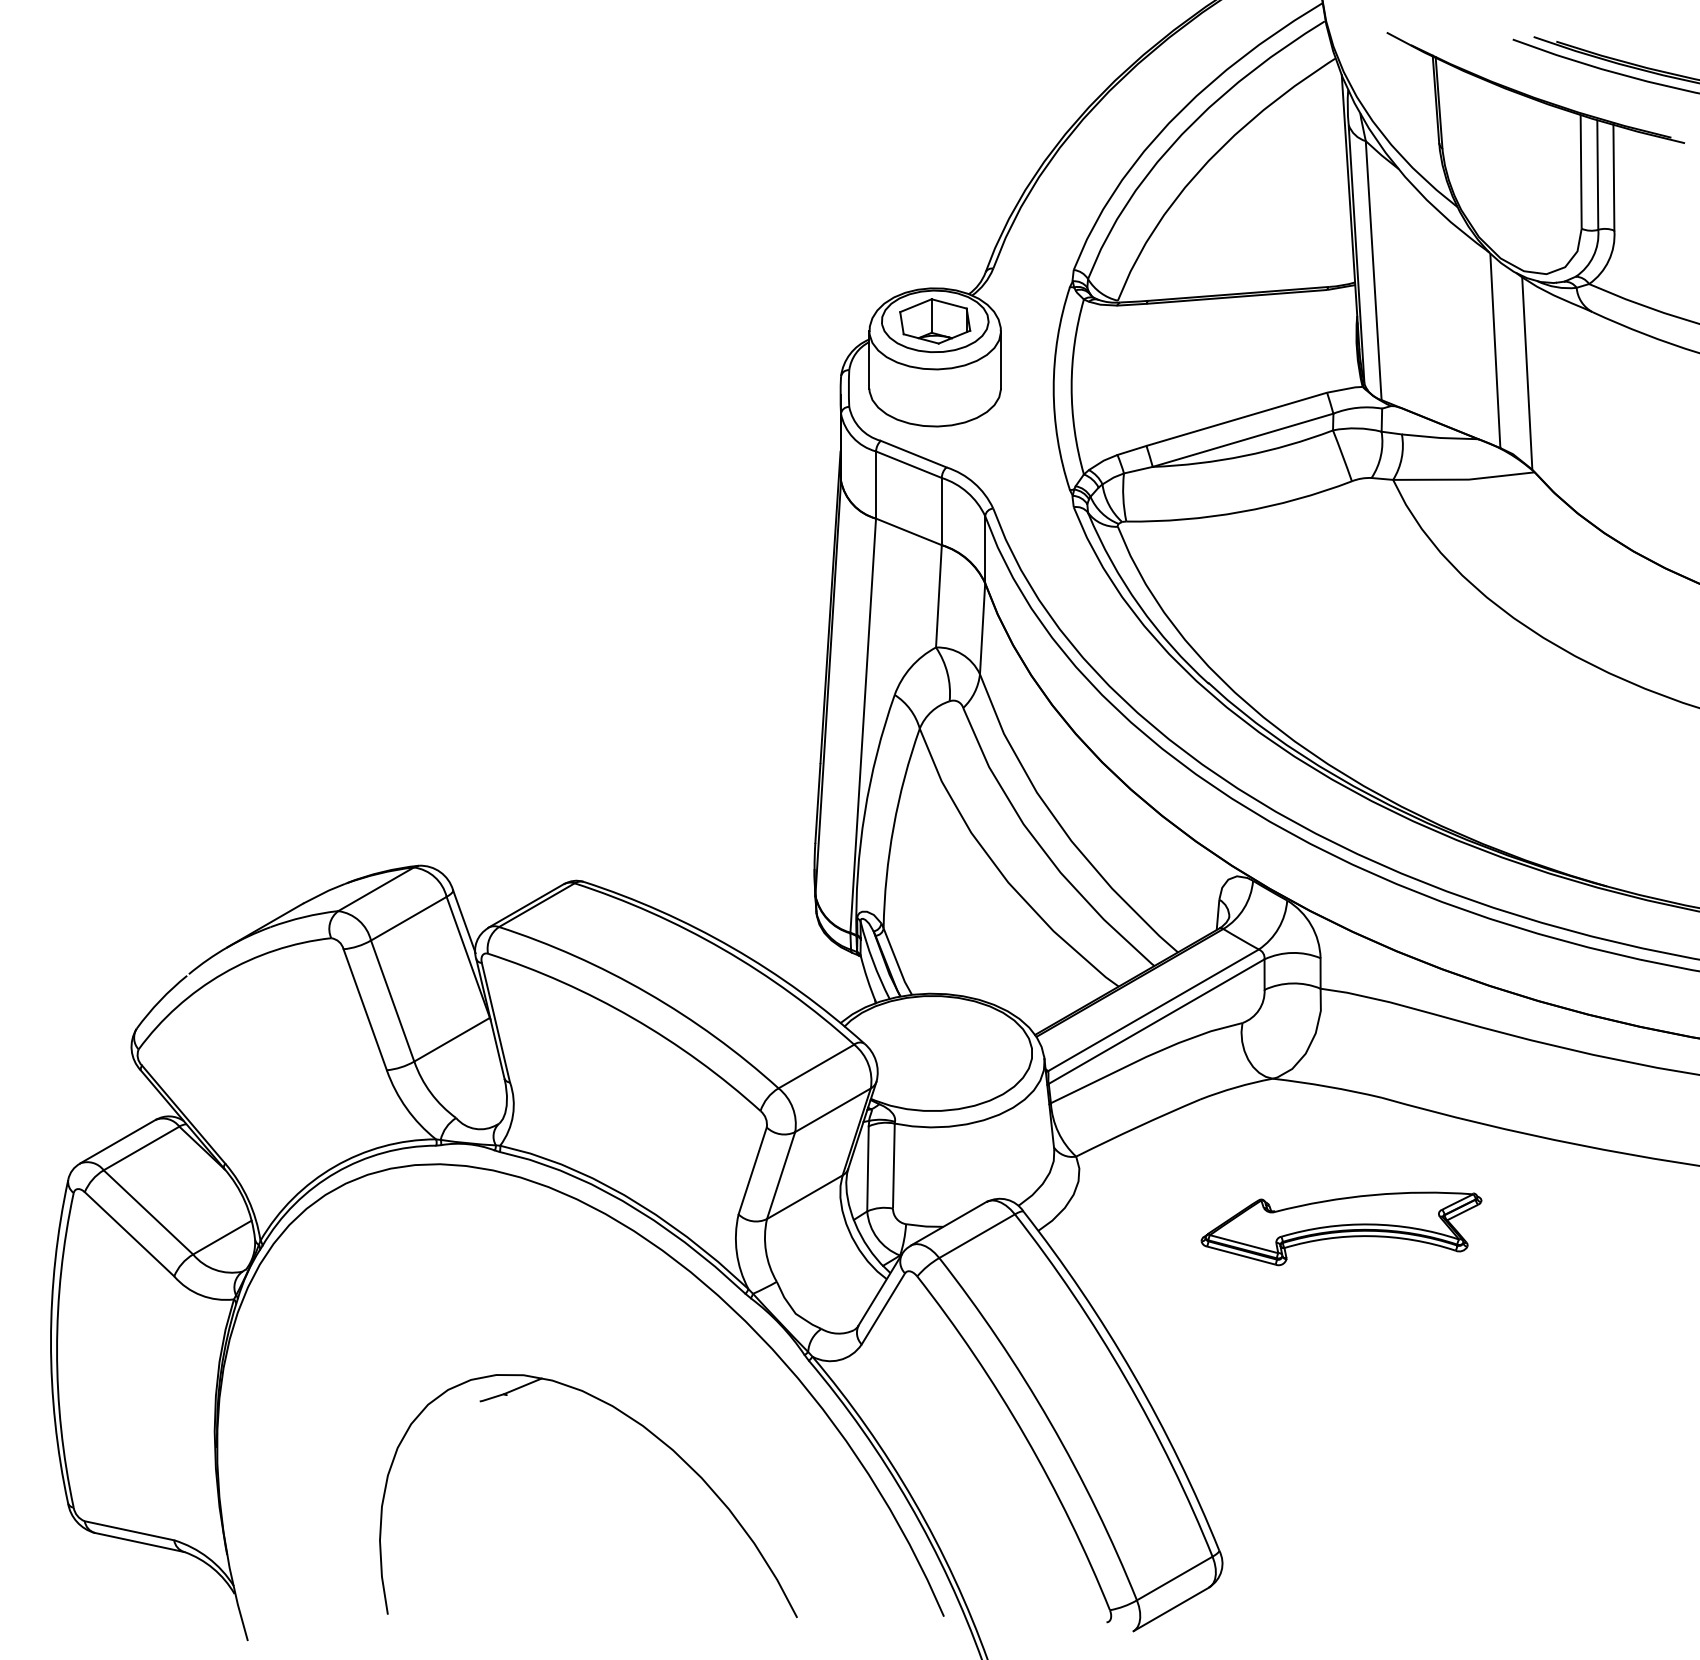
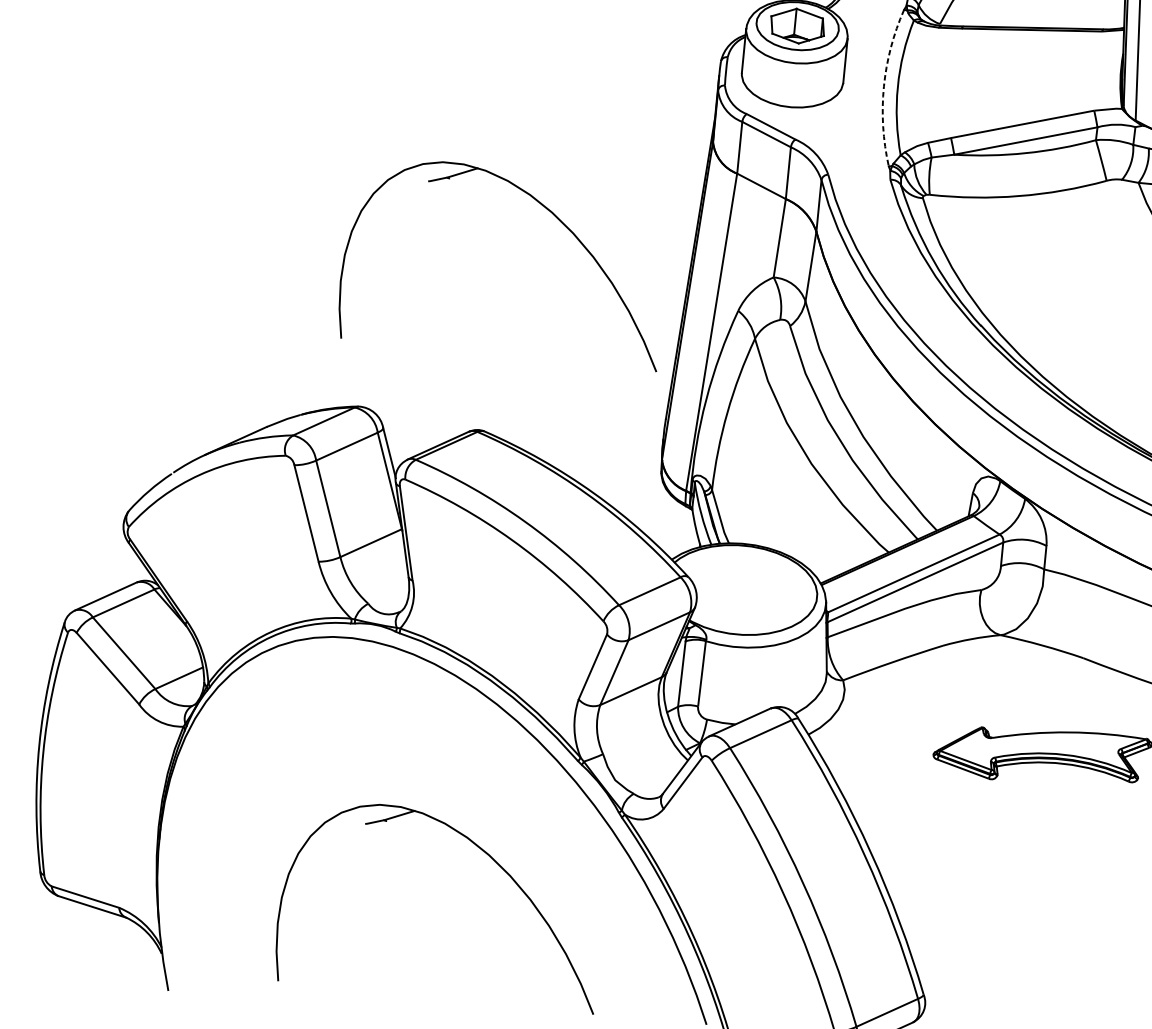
arc: (1053, 388) -> (883, 86), solid -> dashed
part: (638, 590) -> (548, 211), added

